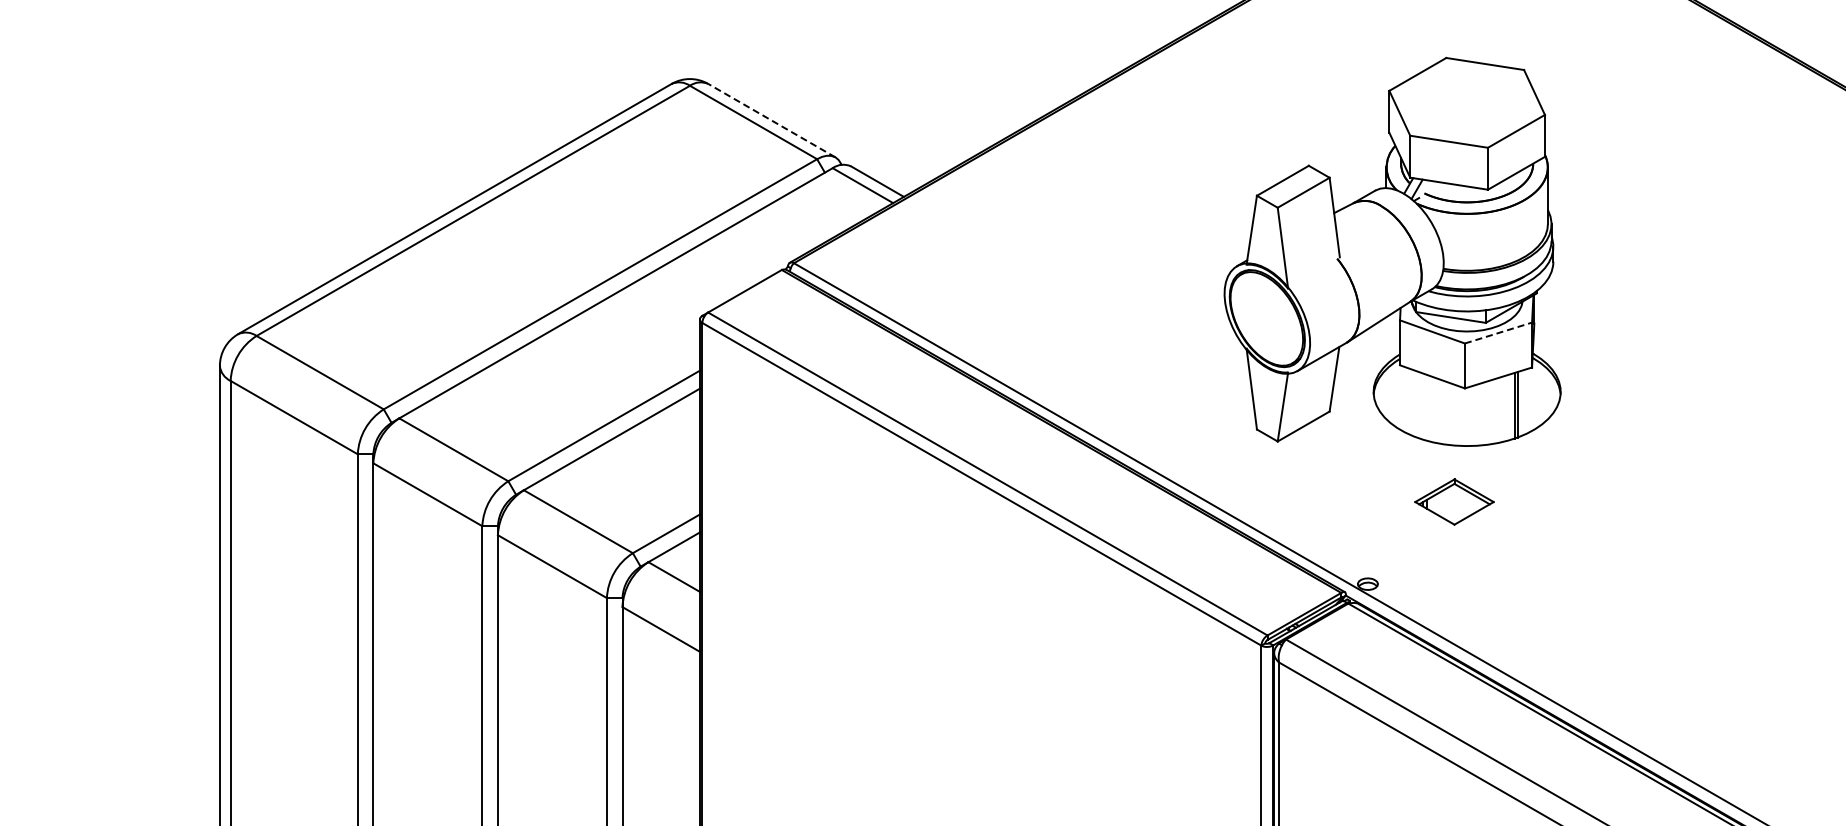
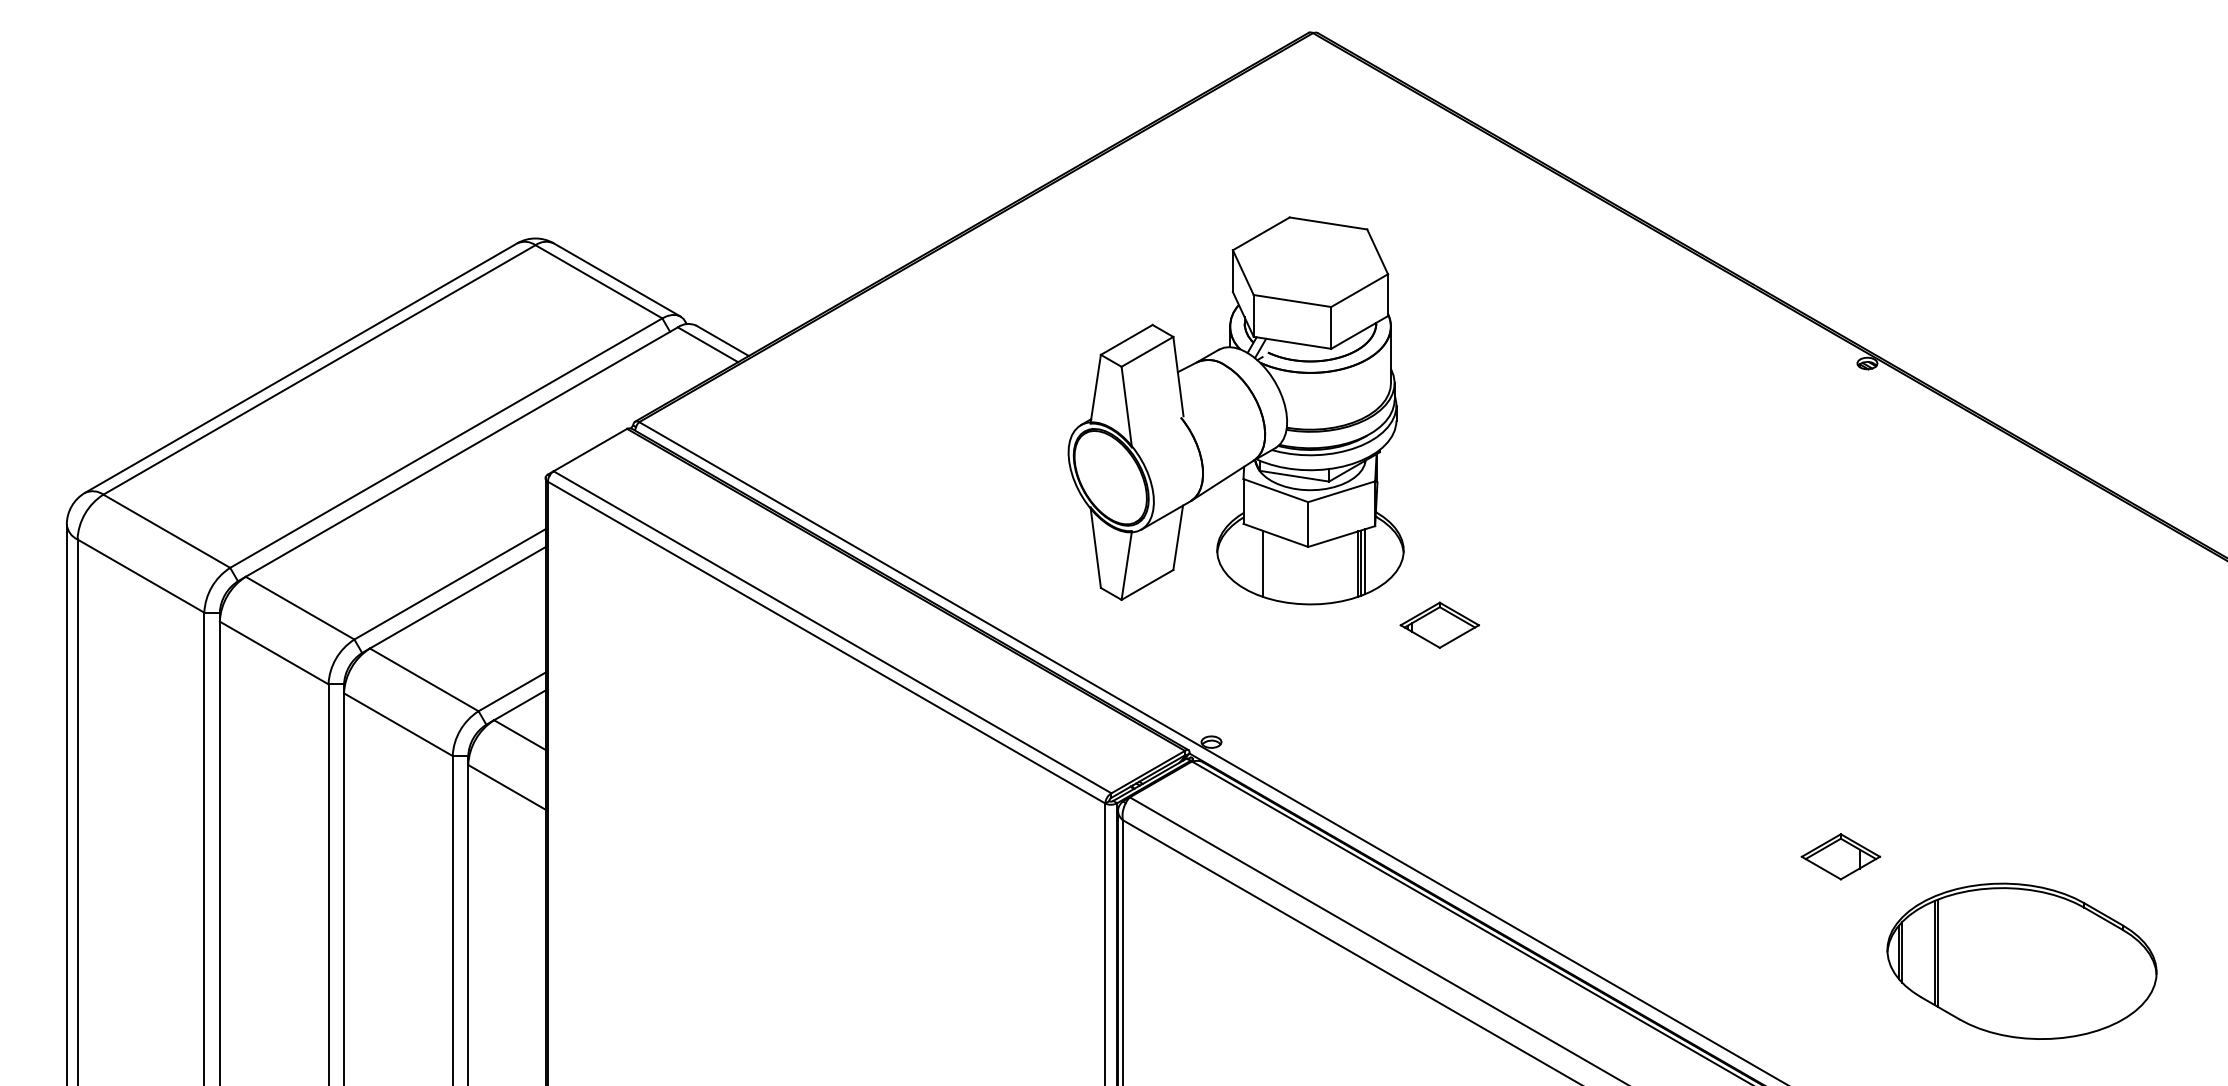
line: (771, 120) -> (616, 279), dashed -> solid
line: (1499, 332) -> (1342, 491), dashed -> solid
line: (1521, 403) -> (1364, 561), added
line: (1419, 405) -> (1262, 563), added
part: (1454, 501) -> (1439, 624), moved

